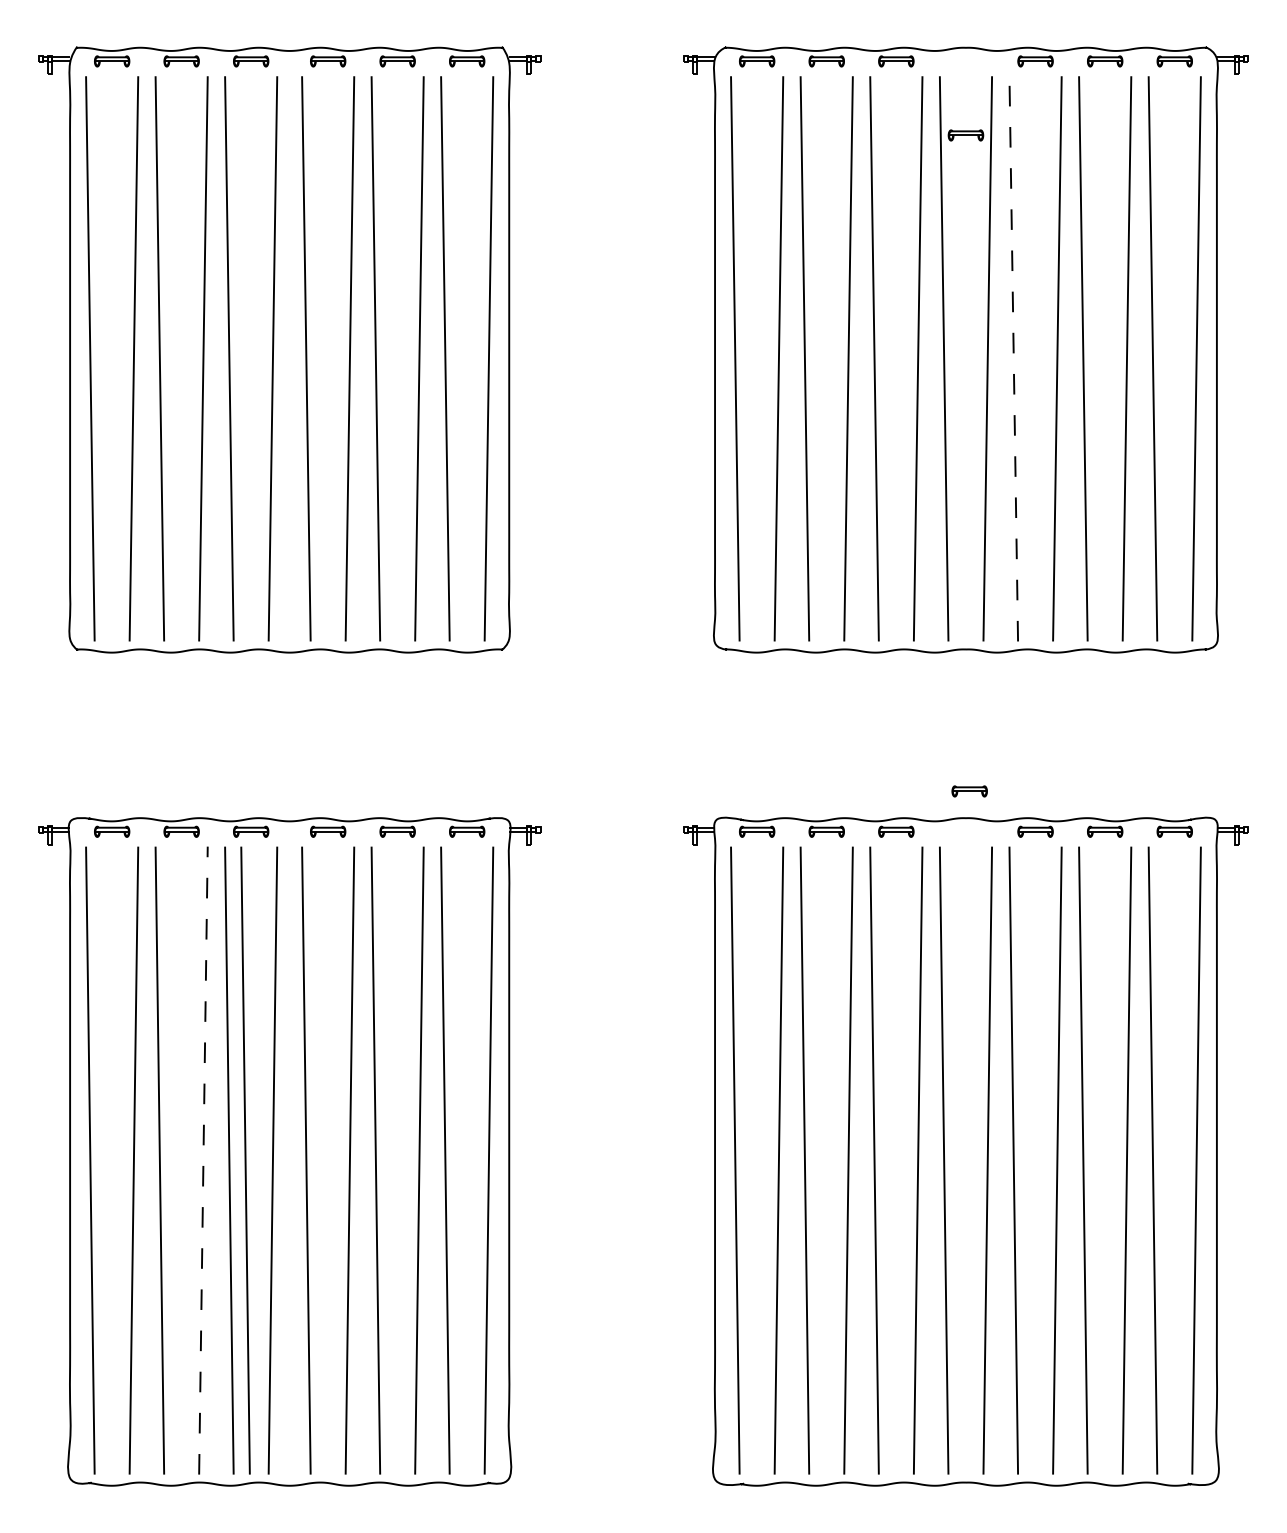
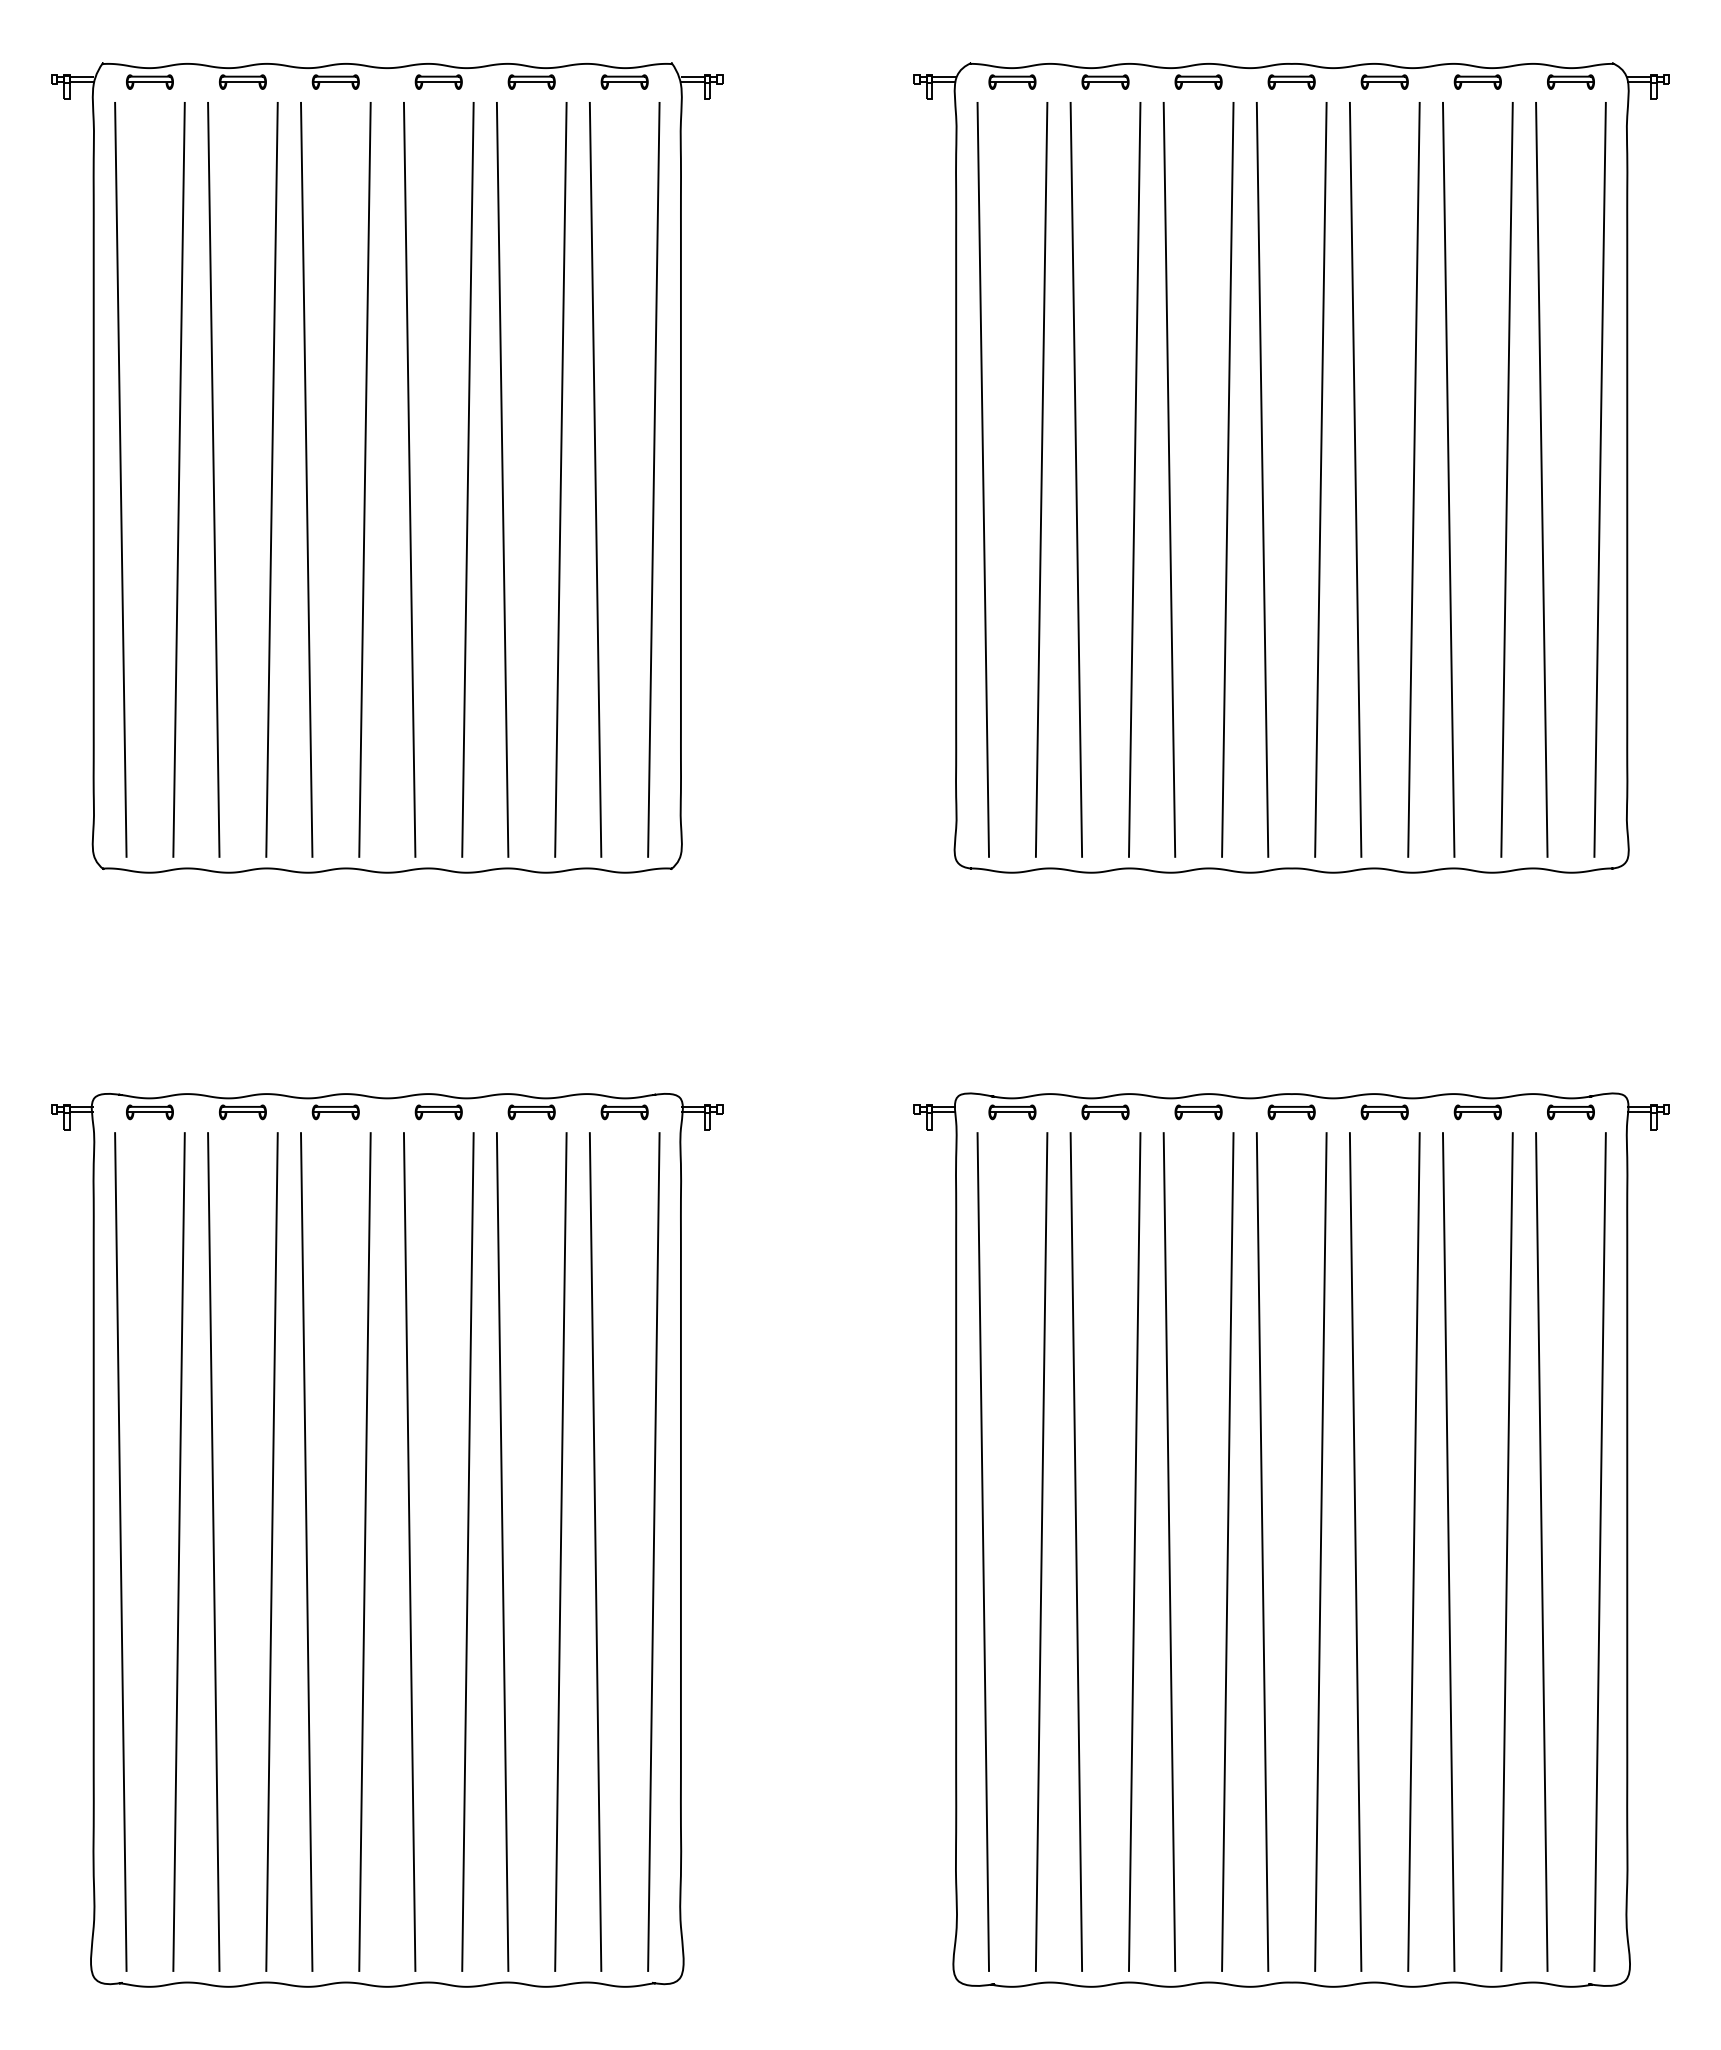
part: (965, 134) -> (1291, 81), moved
line: (1013, 358) -> (1355, 479), dashed -> solid
part: (969, 791) -> (1291, 1112), moved
line: (203, 1160) -> (272, 1552), dashed -> solid
line: (244, 1160) -> (327, 1551), removed

